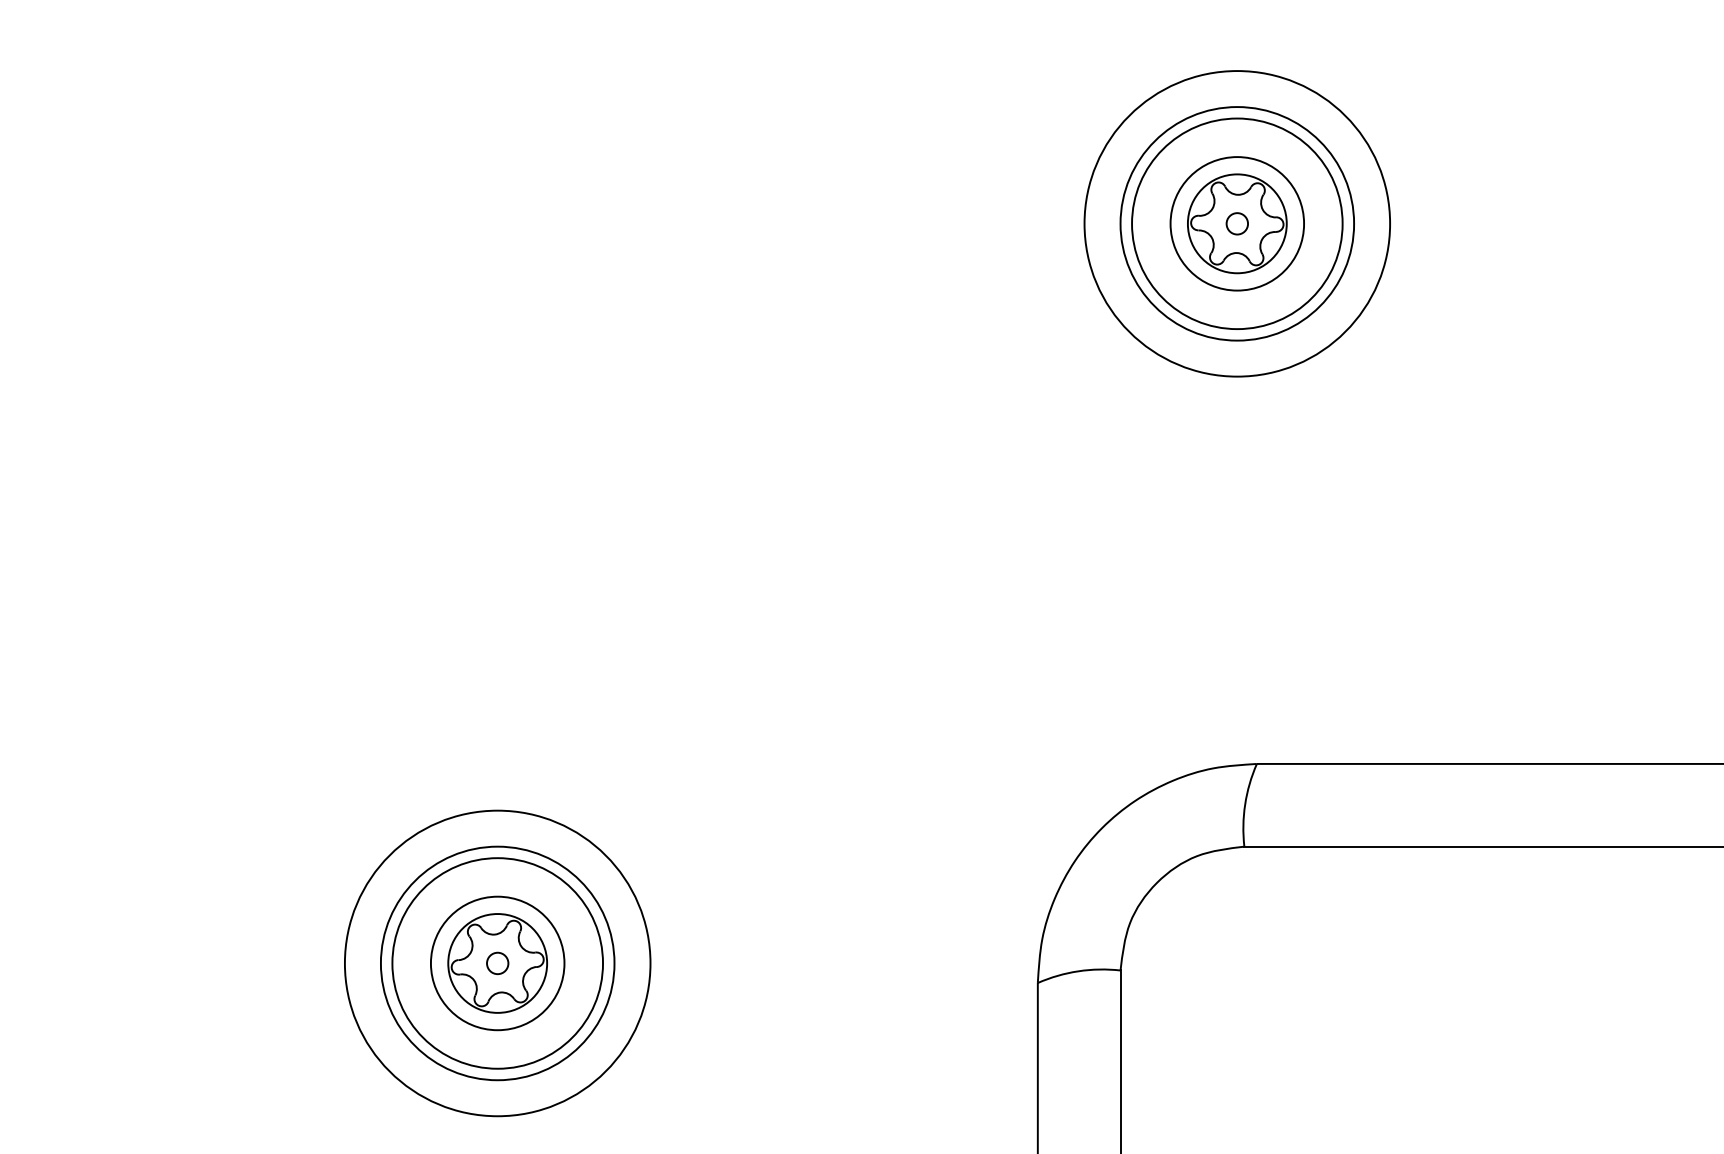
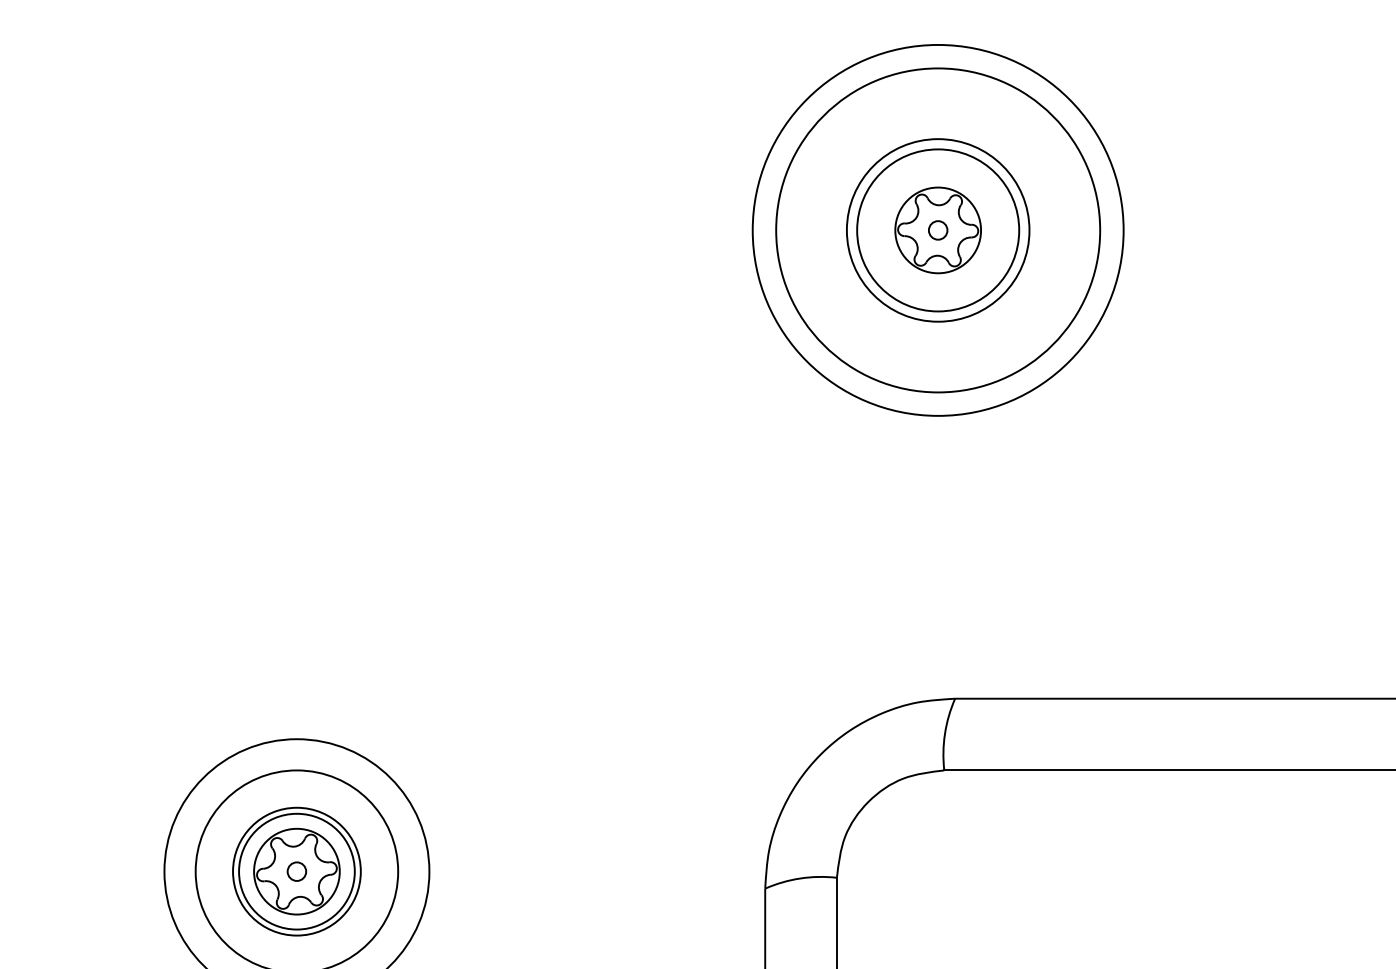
circle: (1237, 223) -> (938, 230), size x1.4
circle: (1237, 223) -> (938, 230), size x1.4
circle: (1237, 223) -> (938, 230), size x1.6
circle: (497, 963) -> (296, 871), size x0.7

